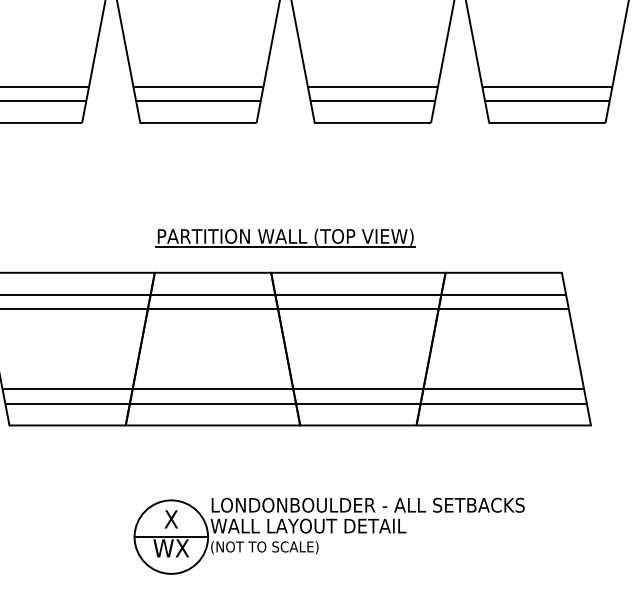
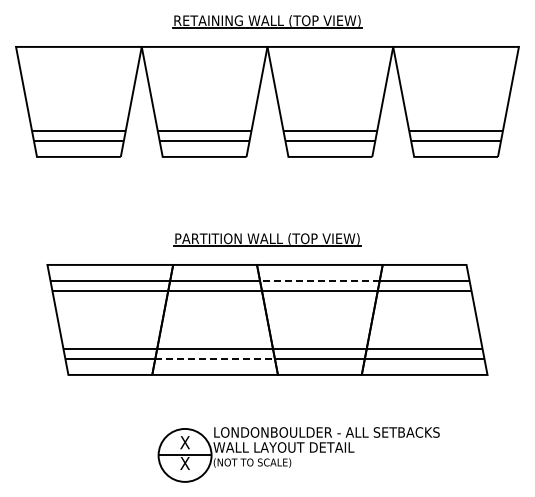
line: (357, 294) -> (319, 280), solid -> dashed
line: (213, 404) -> (215, 359), solid -> dashed
text: (170, 548) -> (184, 463), WX -> X

